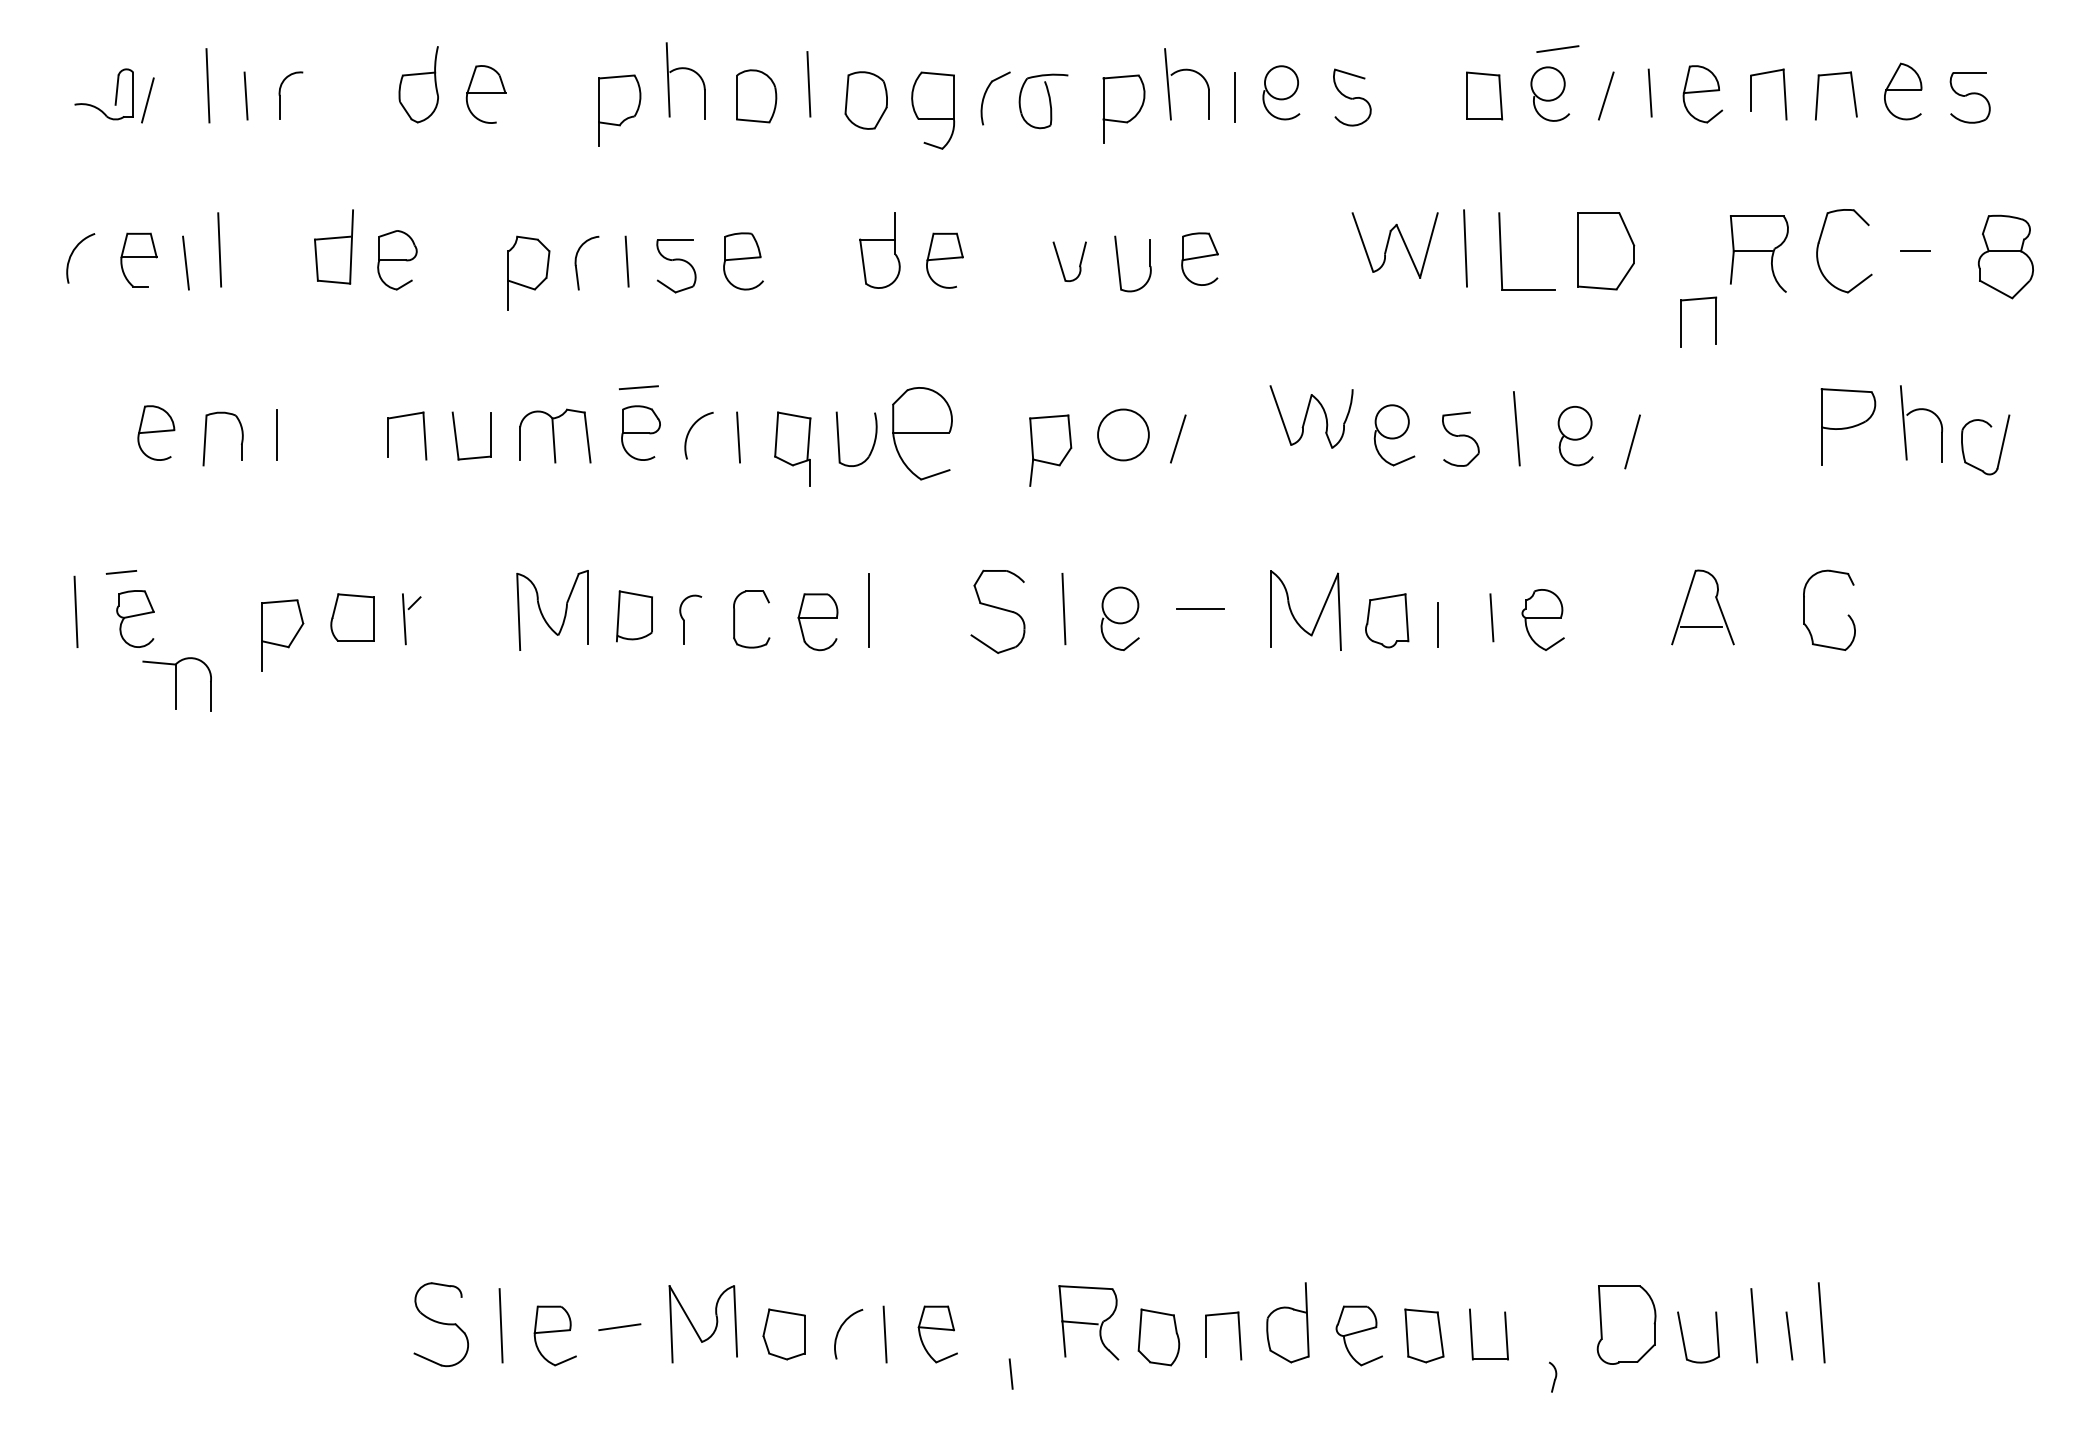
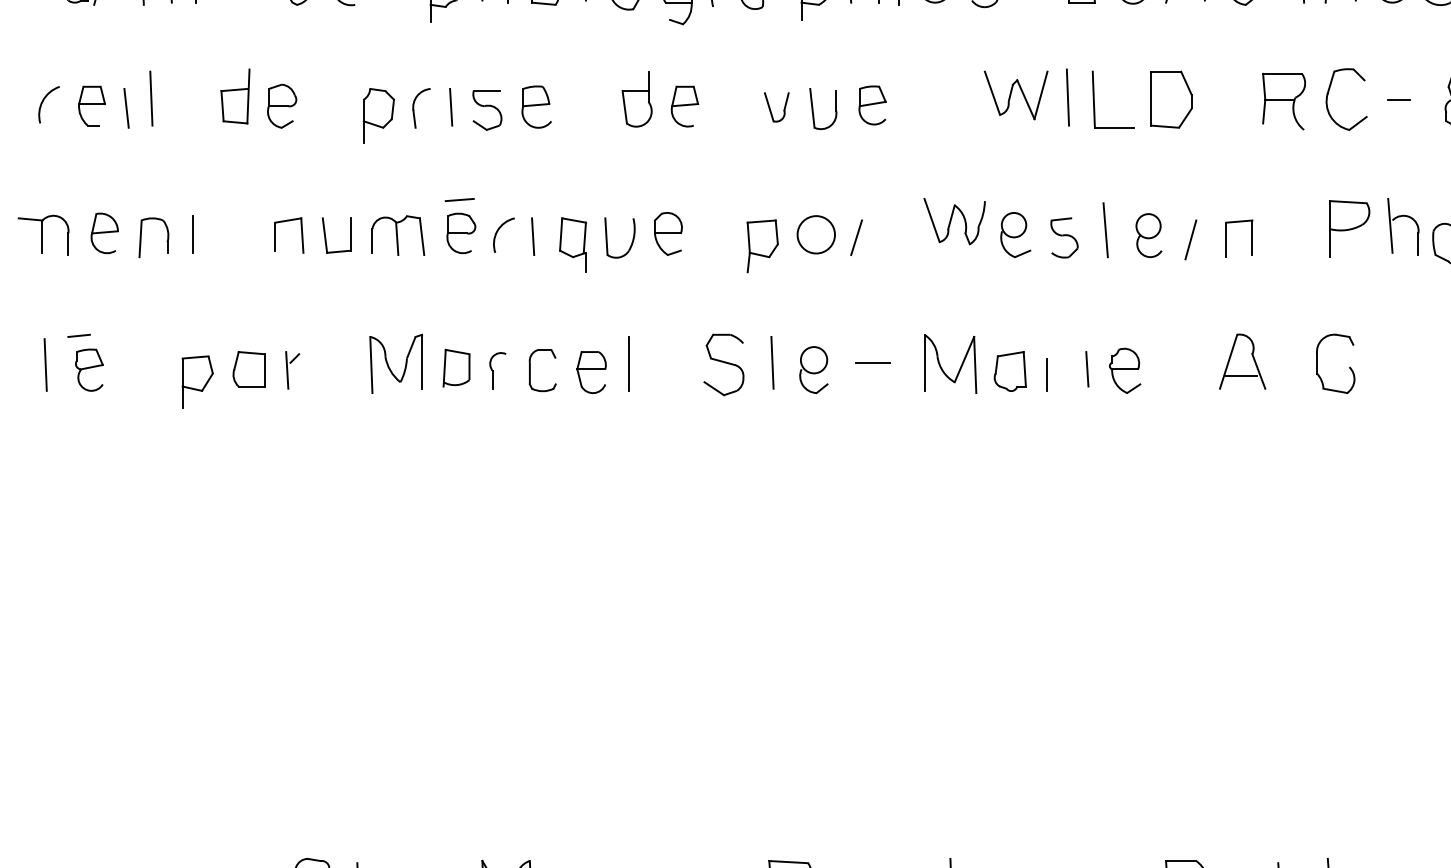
part: (1681, 321) -> (1226, 238), moved
part: (922, 433) -> (668, 233), size x0.62
part: (176, 684) -> (43, 235), moved

